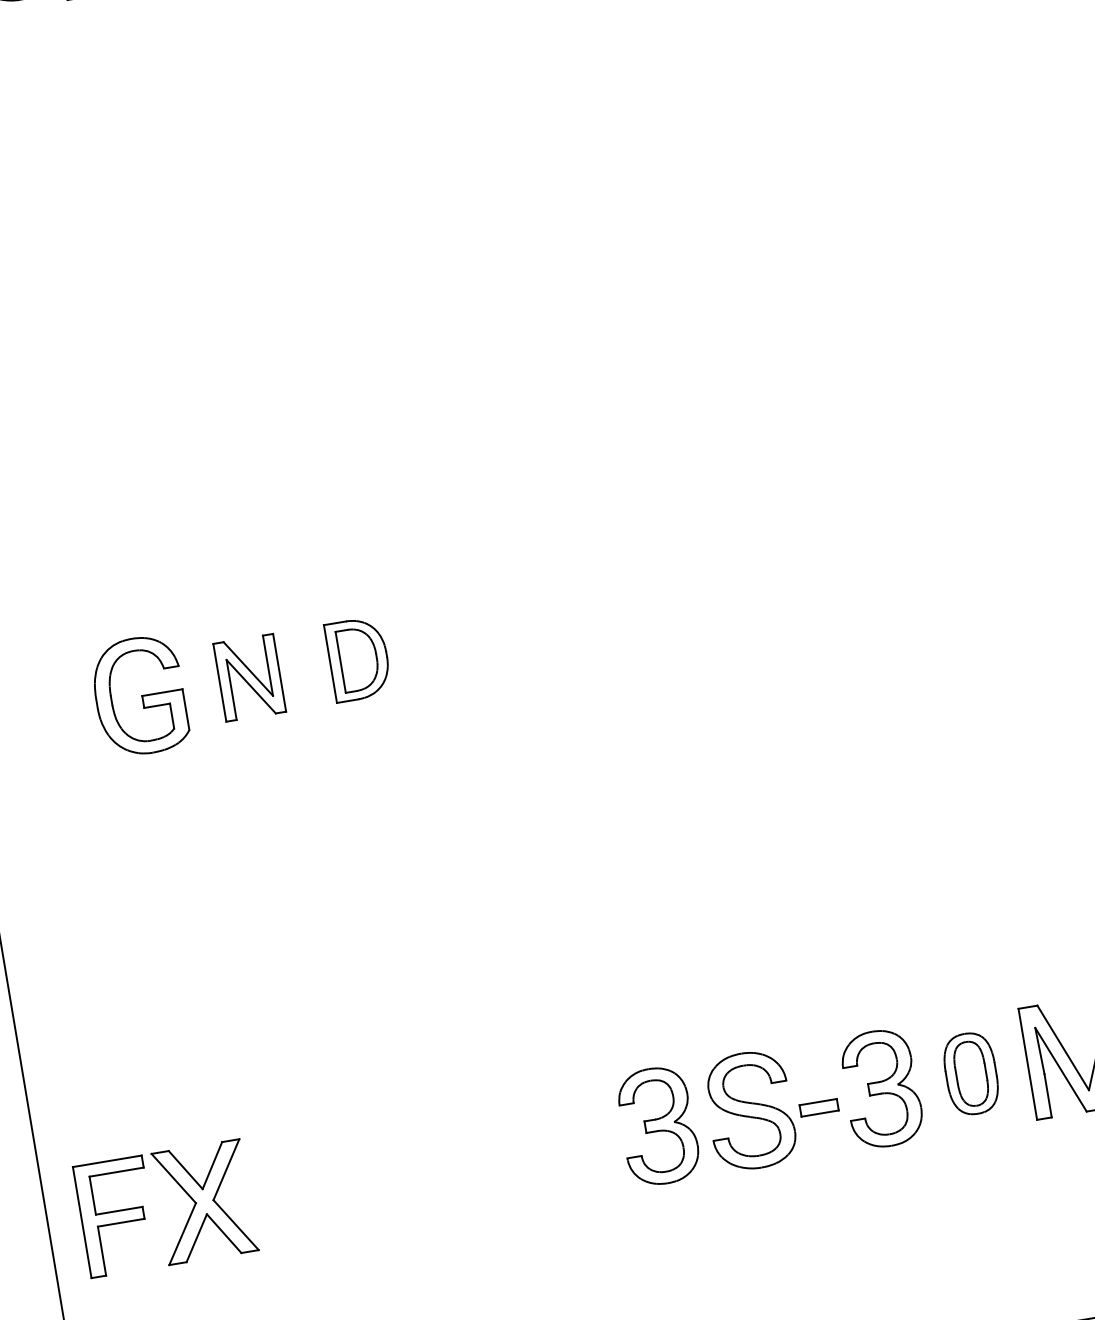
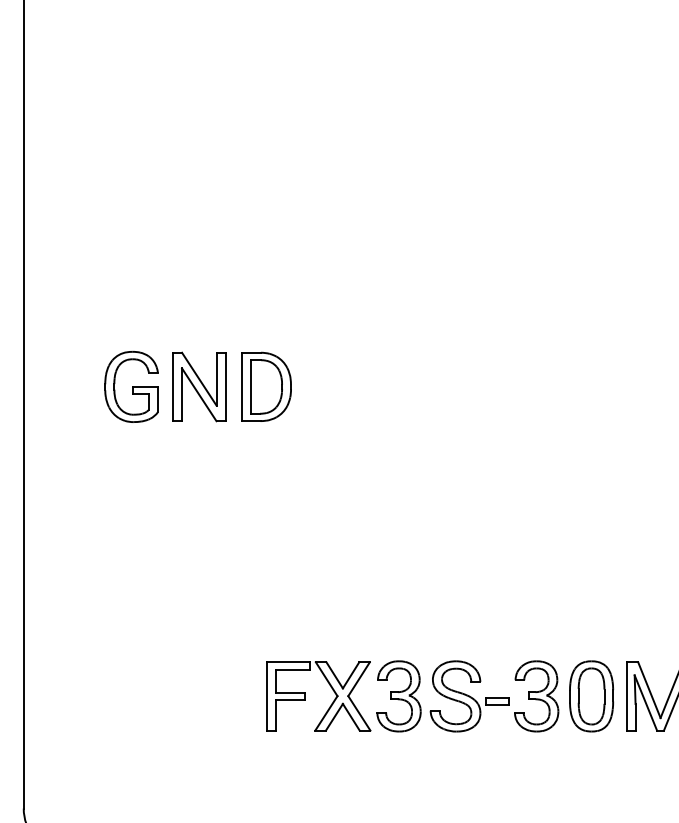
part: (358, 658) -> (266, 386), size x1.43
part: (249, 676) -> (199, 386), size x1.43
part: (970, 1074) -> (591, 696), size x1.43
part: (144, 1212) -> (305, 696), moved

